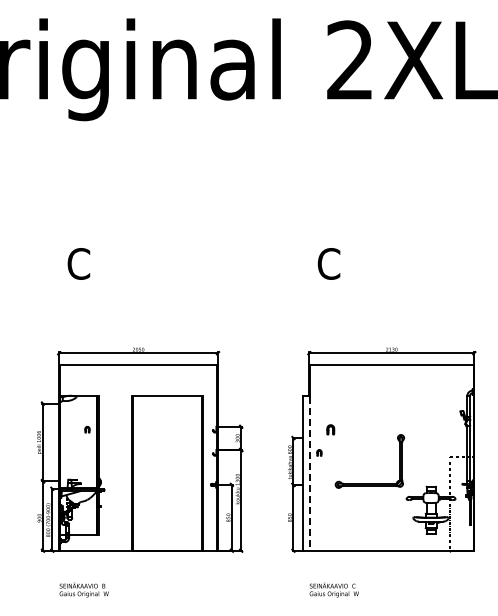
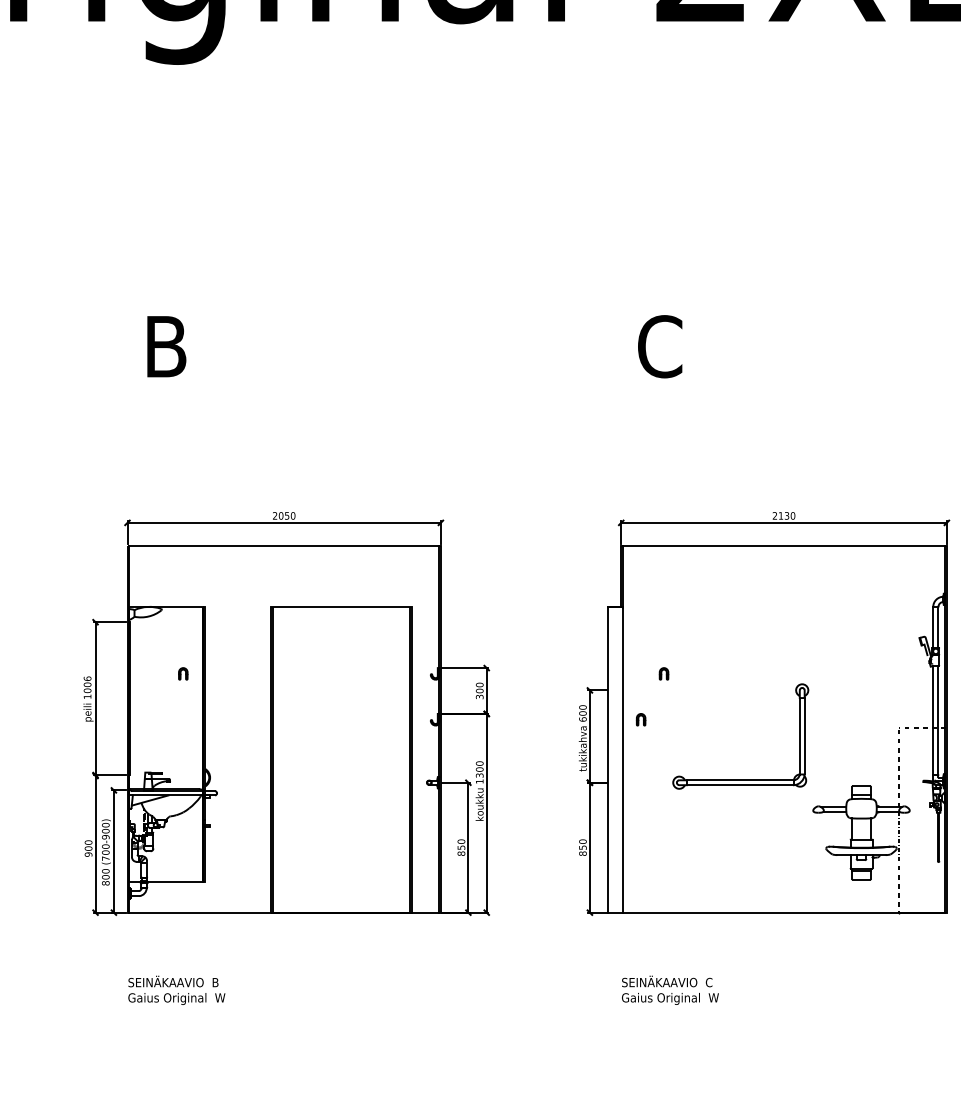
text: (78, 263) -> (165, 345), C -> B
part: (331, 429) -> (664, 673), size x0.62
line: (310, 474) -> (623, 762), dashed -> solid

